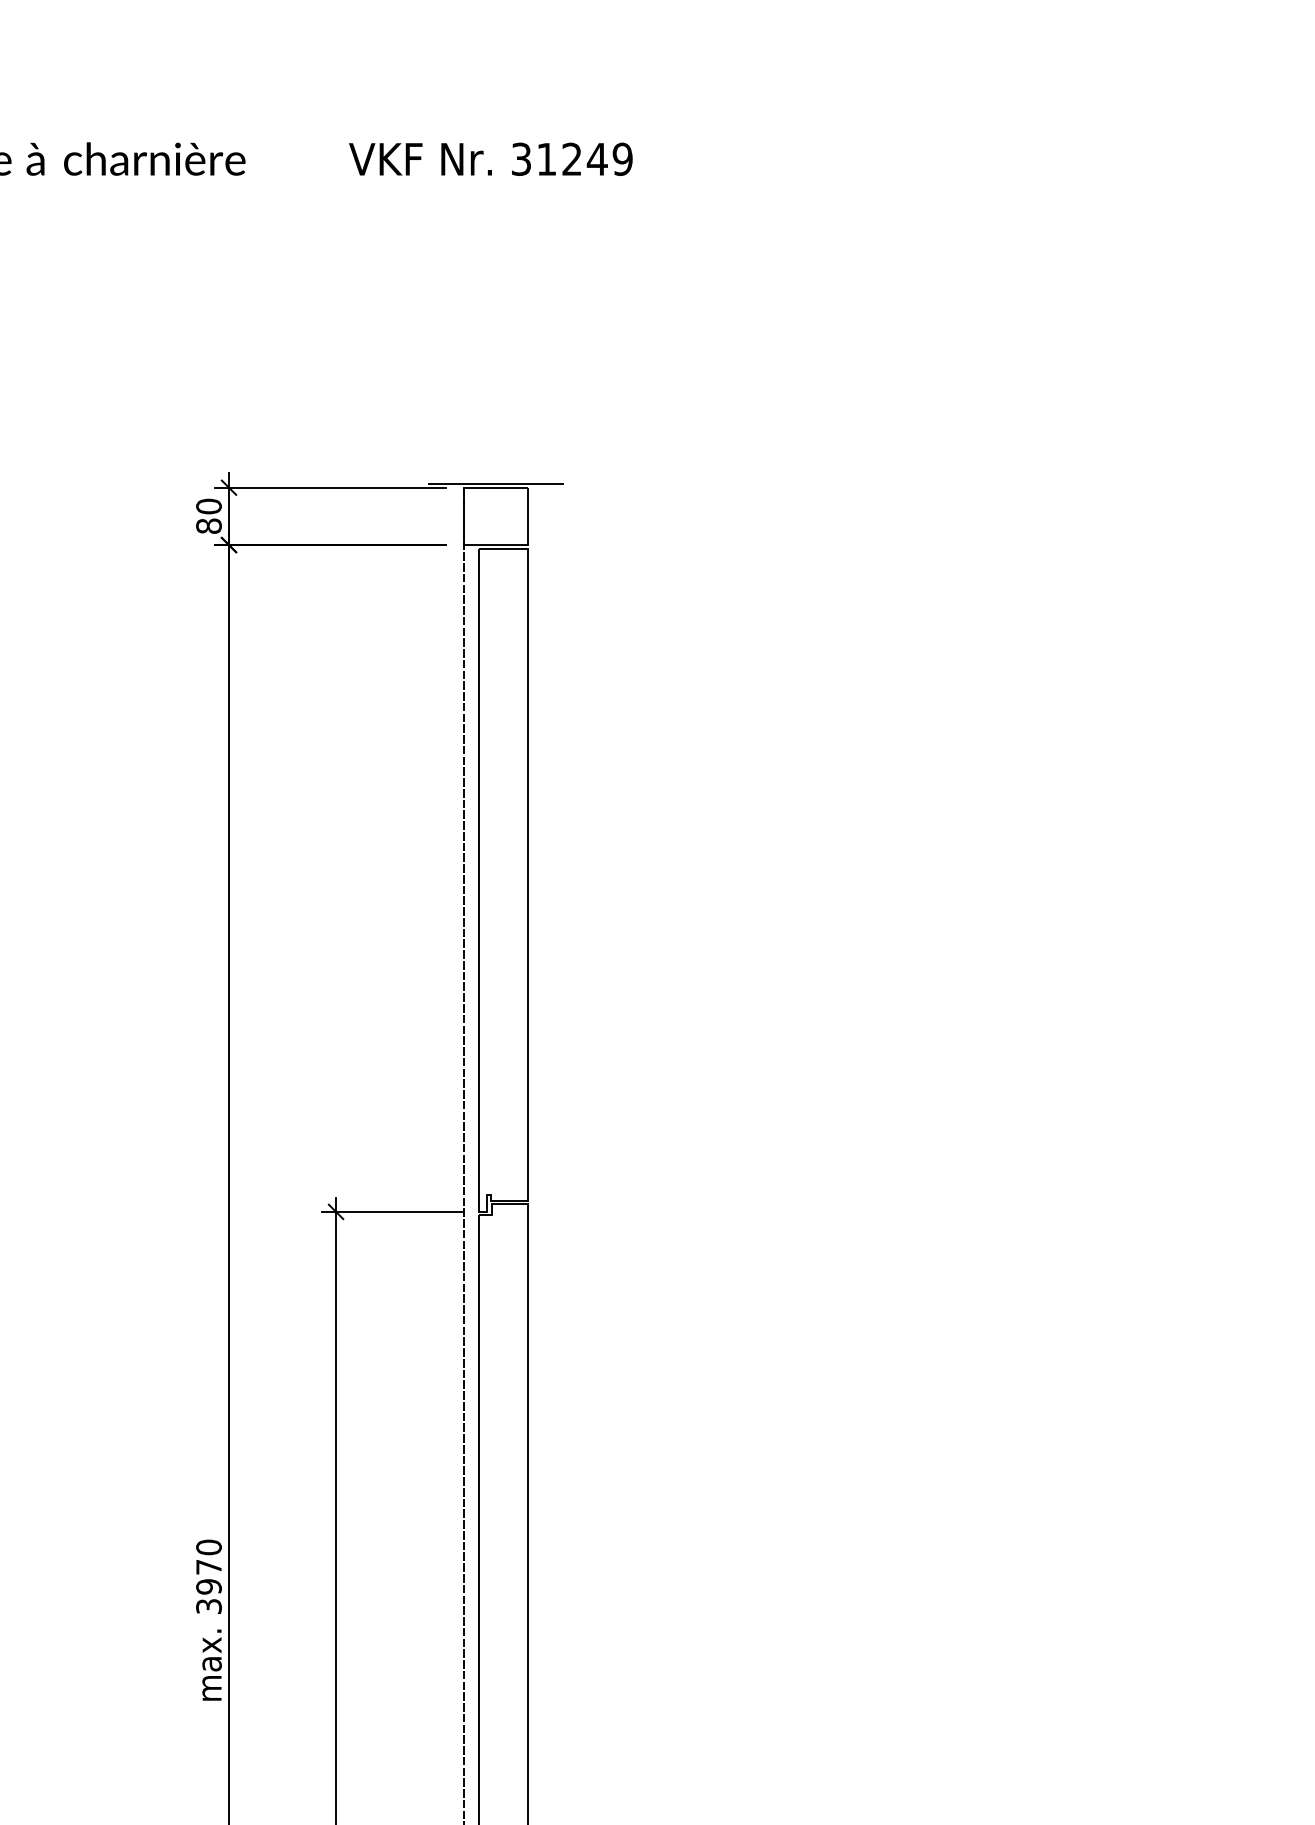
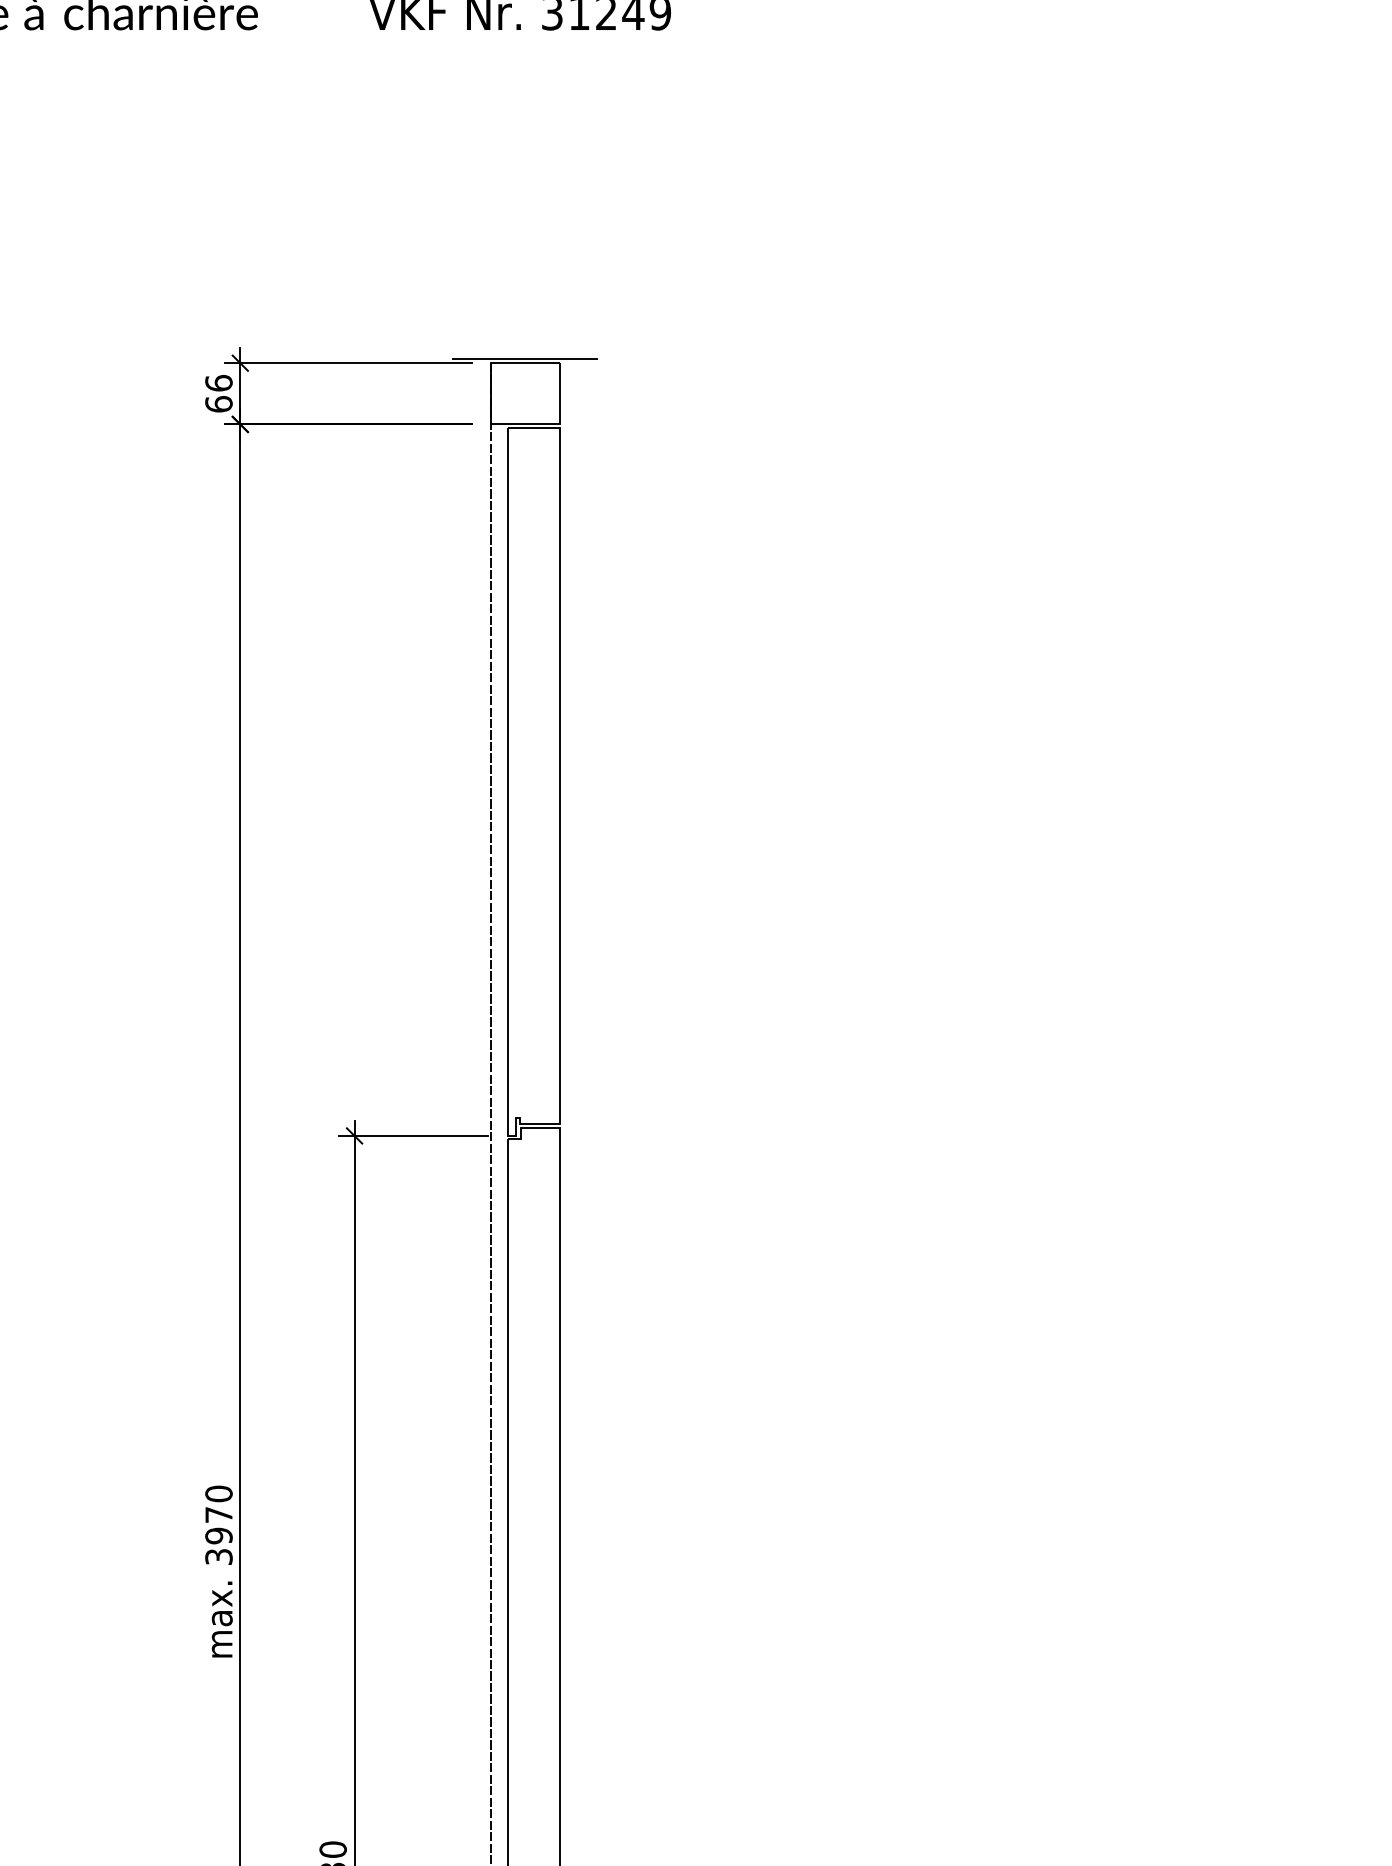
text: (208, 515) -> (218, 392), 80 -> 66

